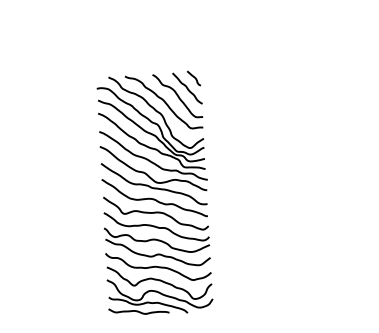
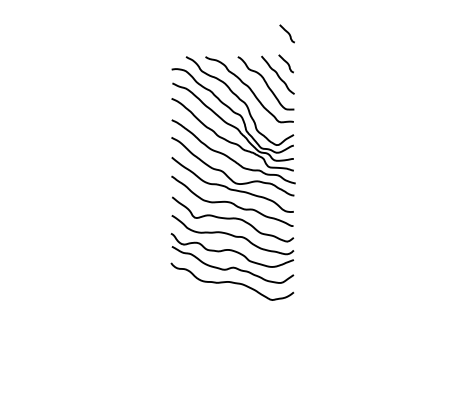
curve: (192, 51) -> (286, 32), added
part: (159, 289) -> (232, 308), removed

